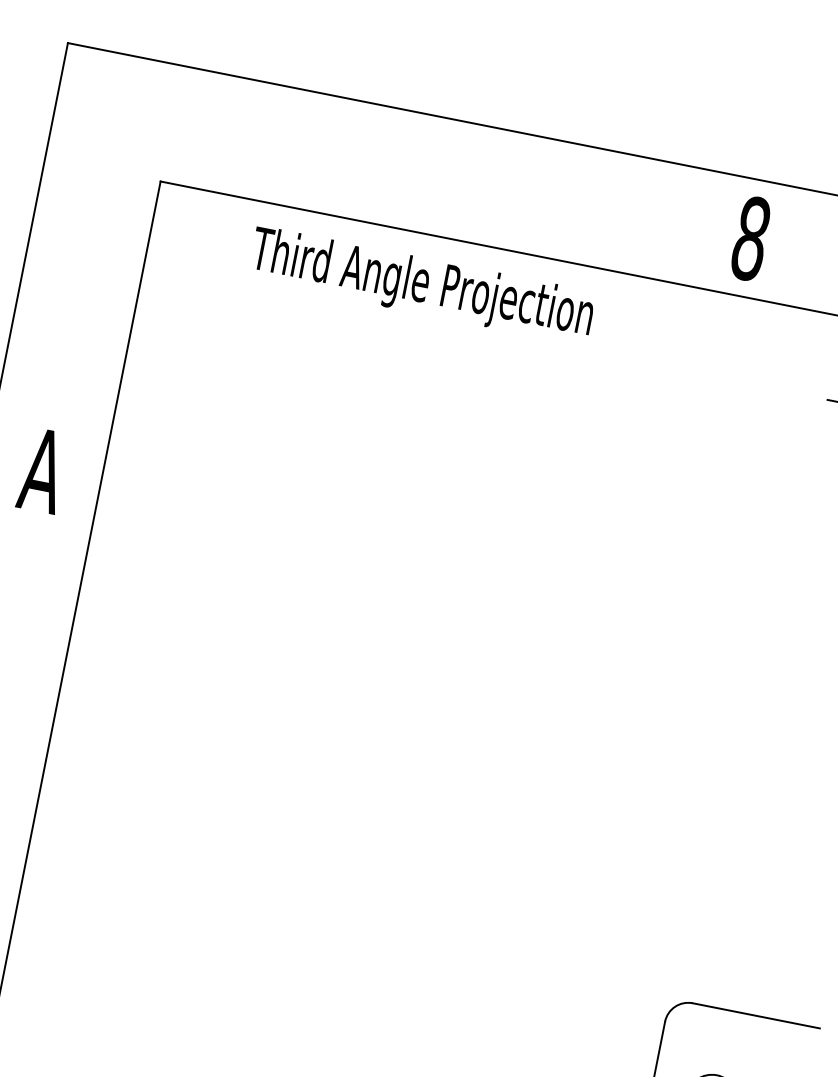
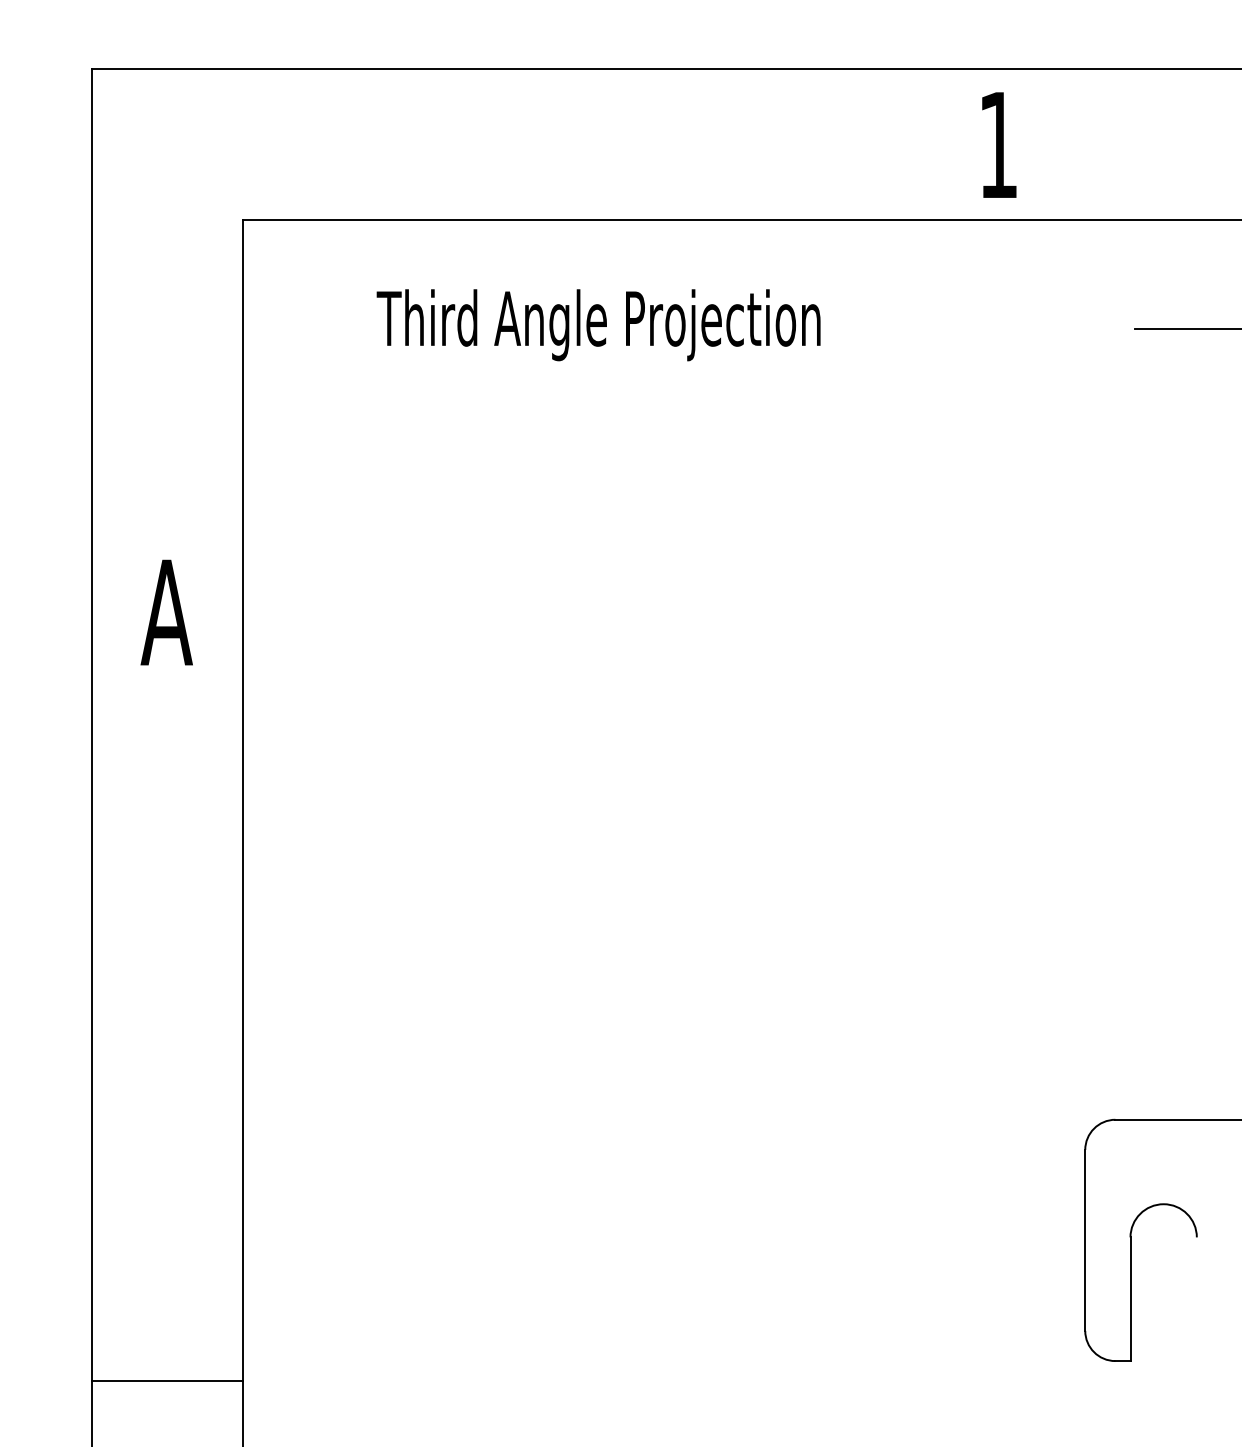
text: (751, 238) -> (998, 144), 8 -> 1
text: (421, 286) -> (598, 325), moved

